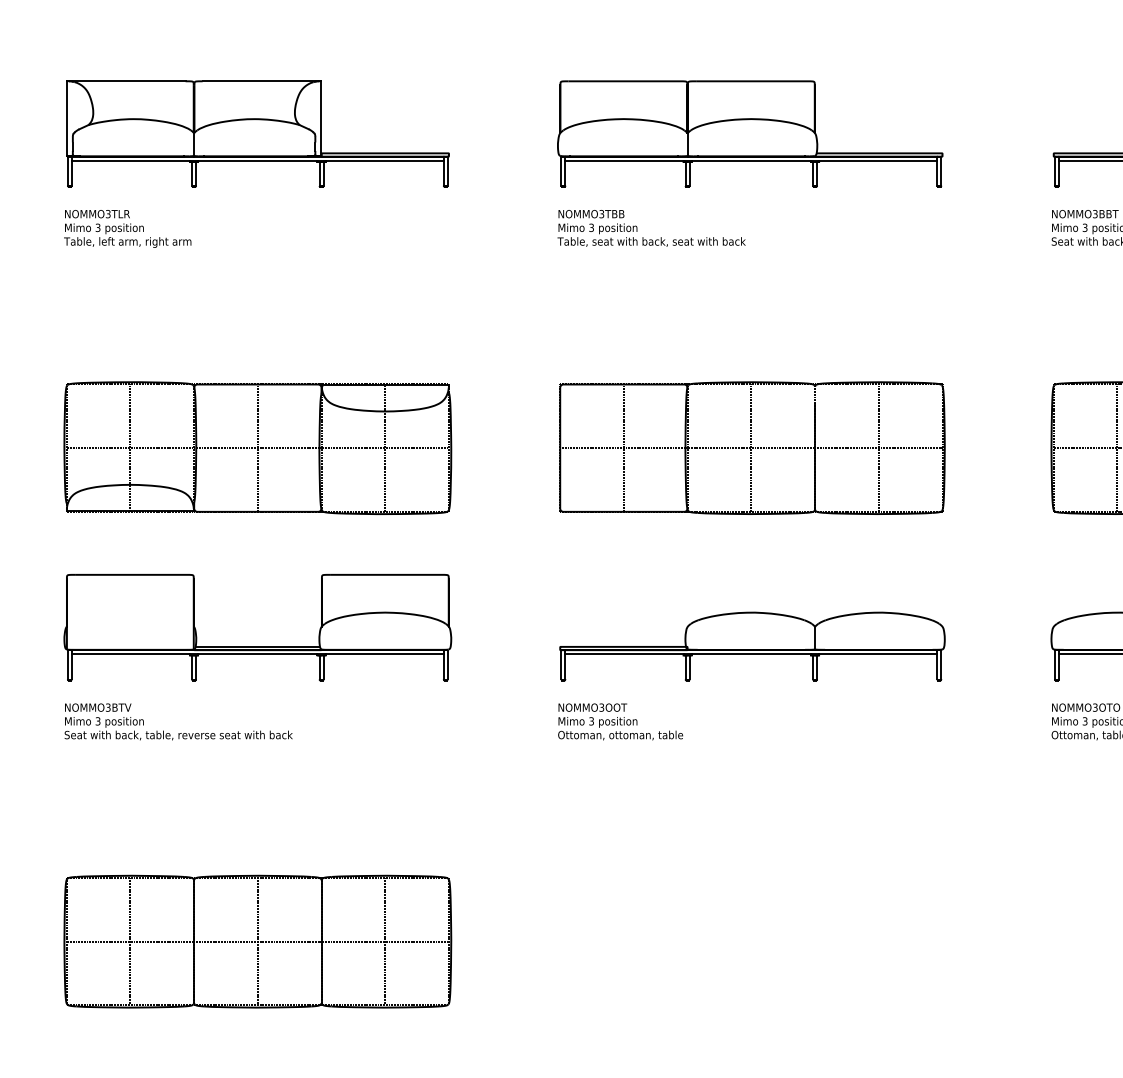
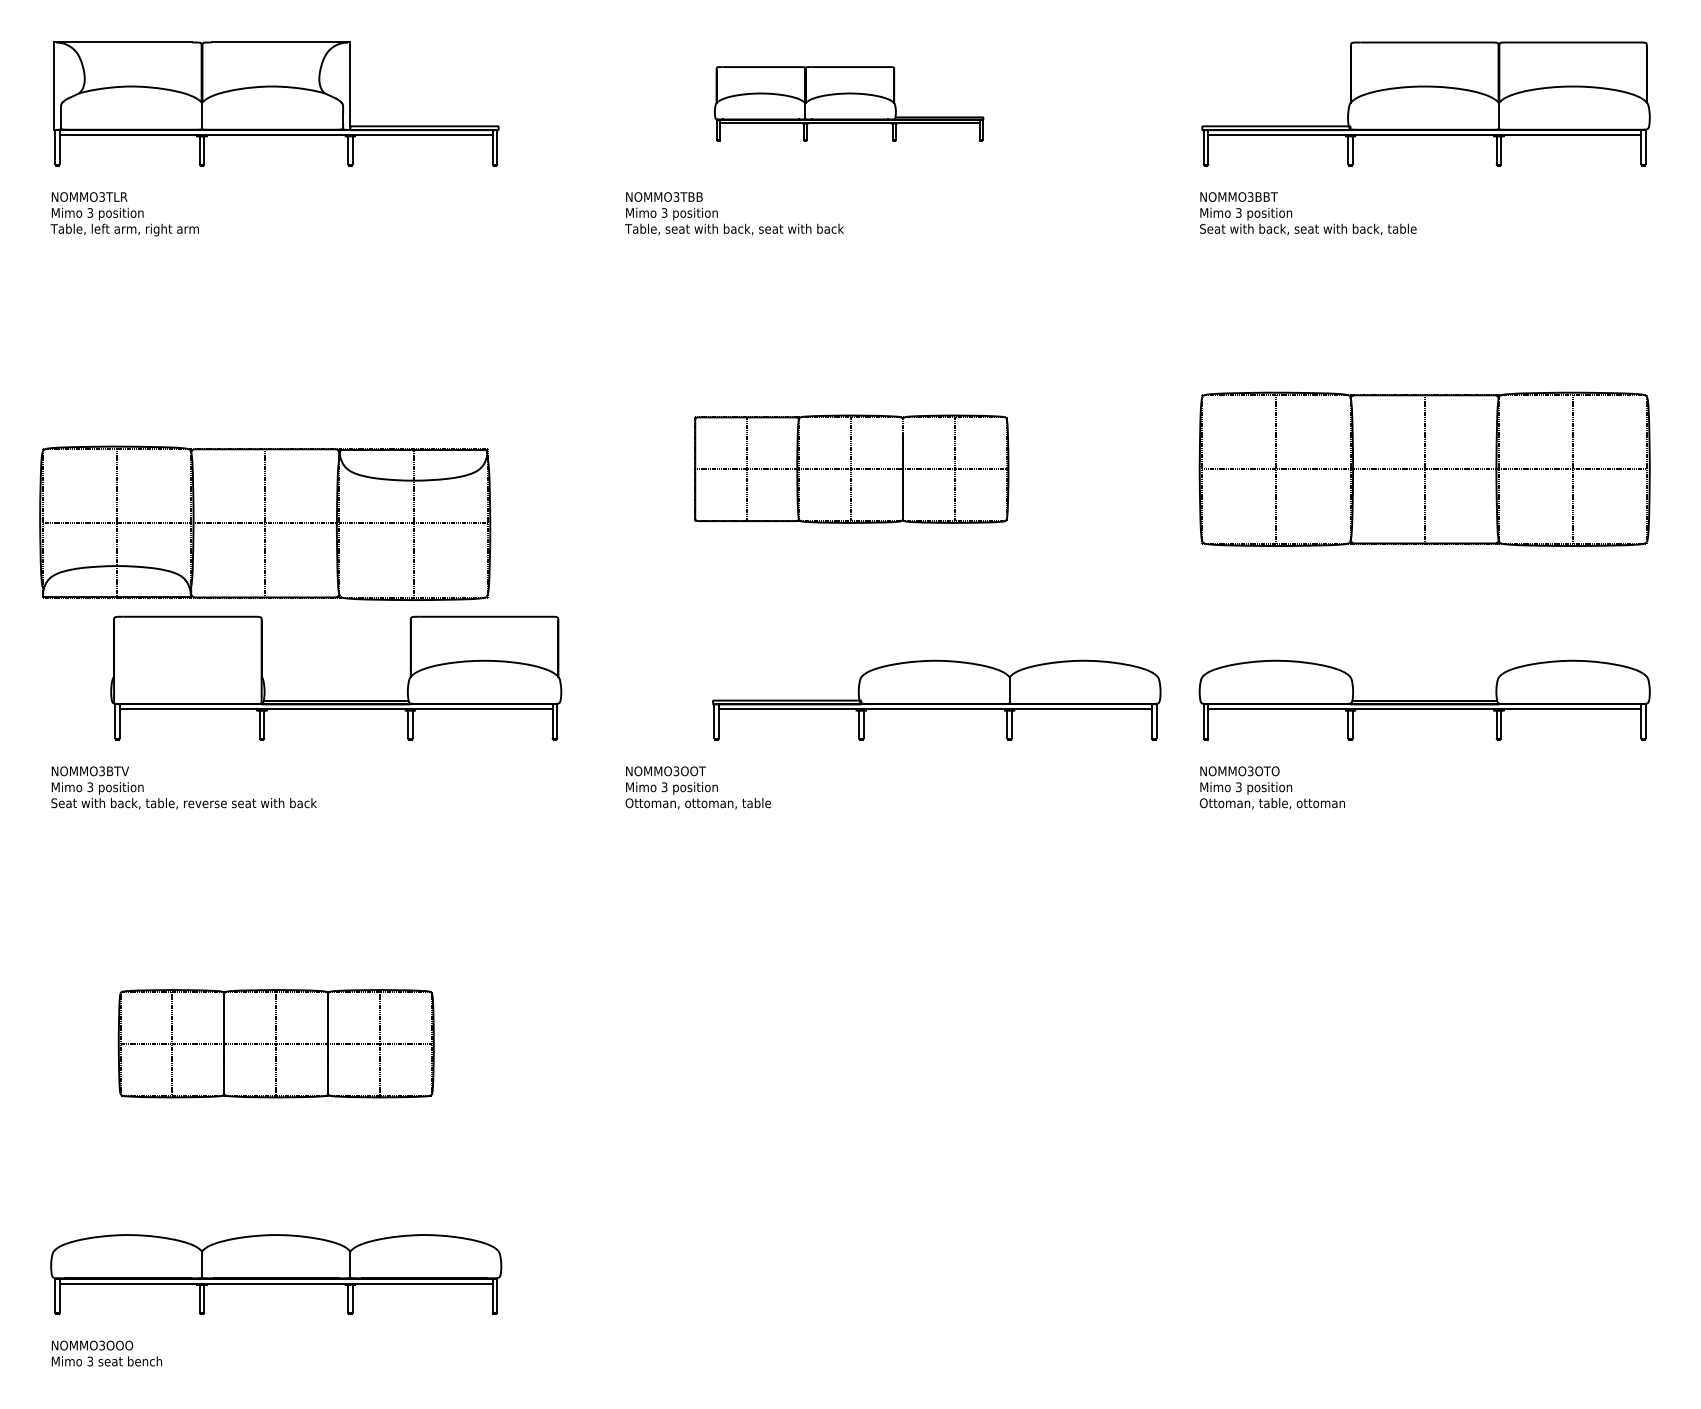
part: (749, 133) -> (848, 103), size x0.6
part: (258, 447) -> (265, 522), moved
part: (752, 447) -> (851, 468), size x0.7
part: (752, 645) -> (936, 699), moved
part: (258, 646) -> (336, 700), moved
part: (258, 941) -> (276, 1043), size x0.7

